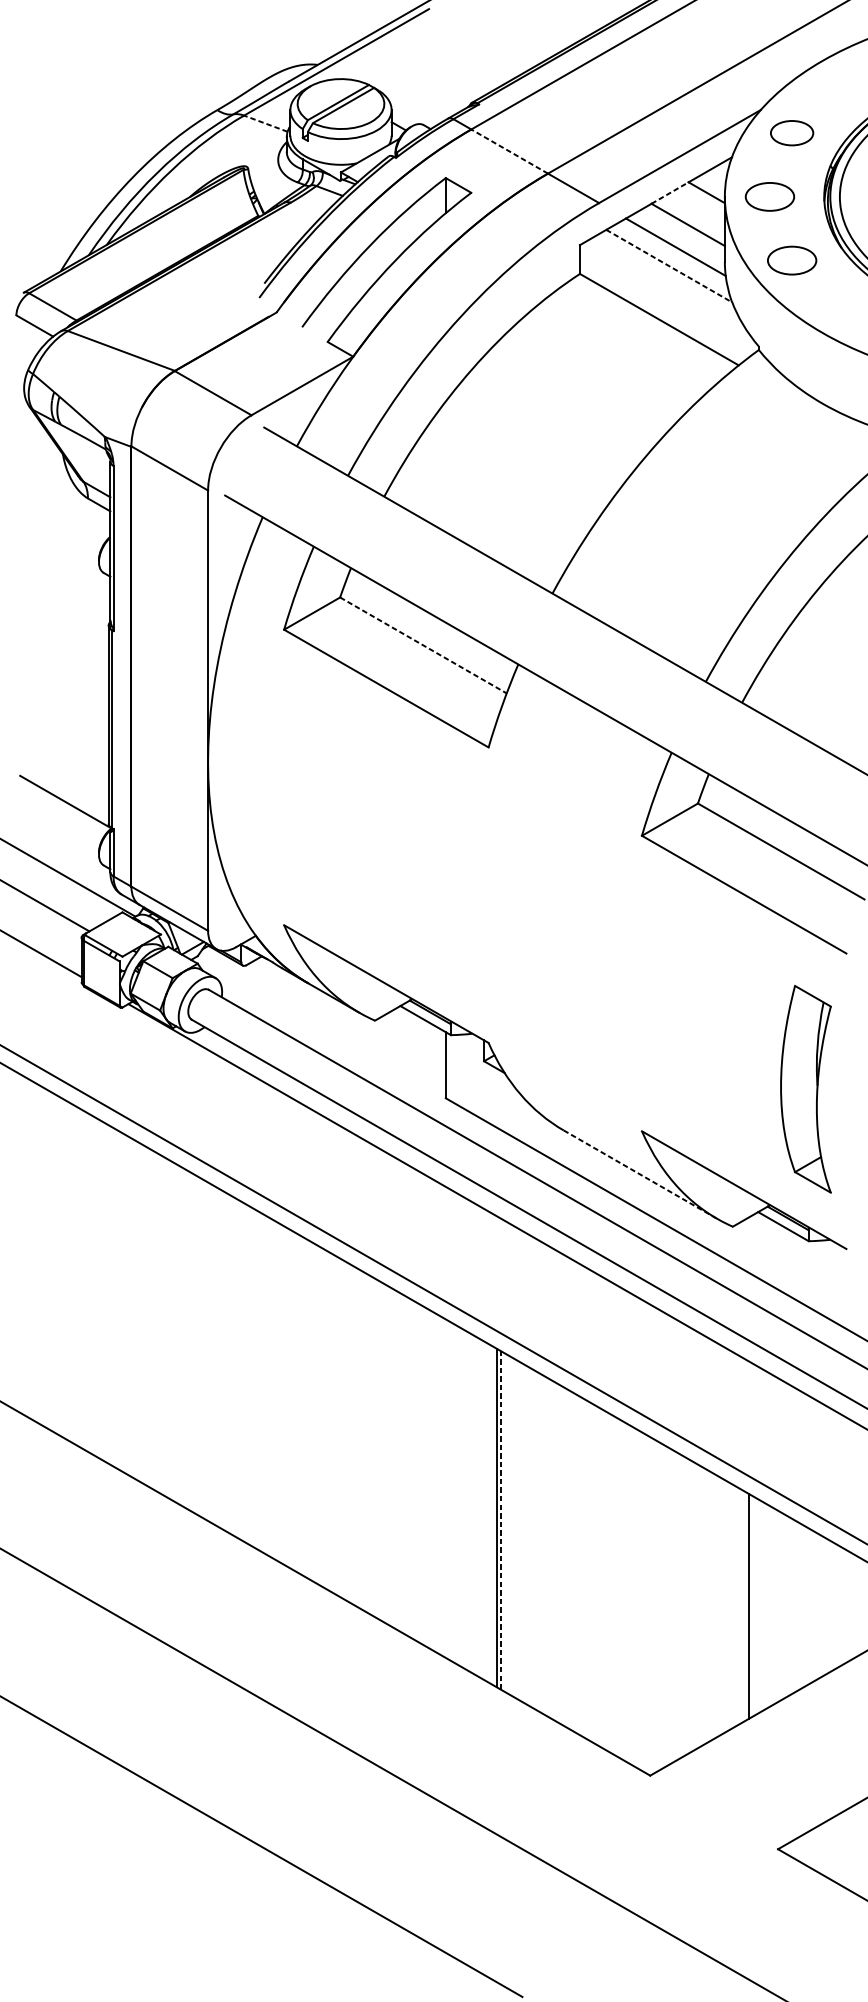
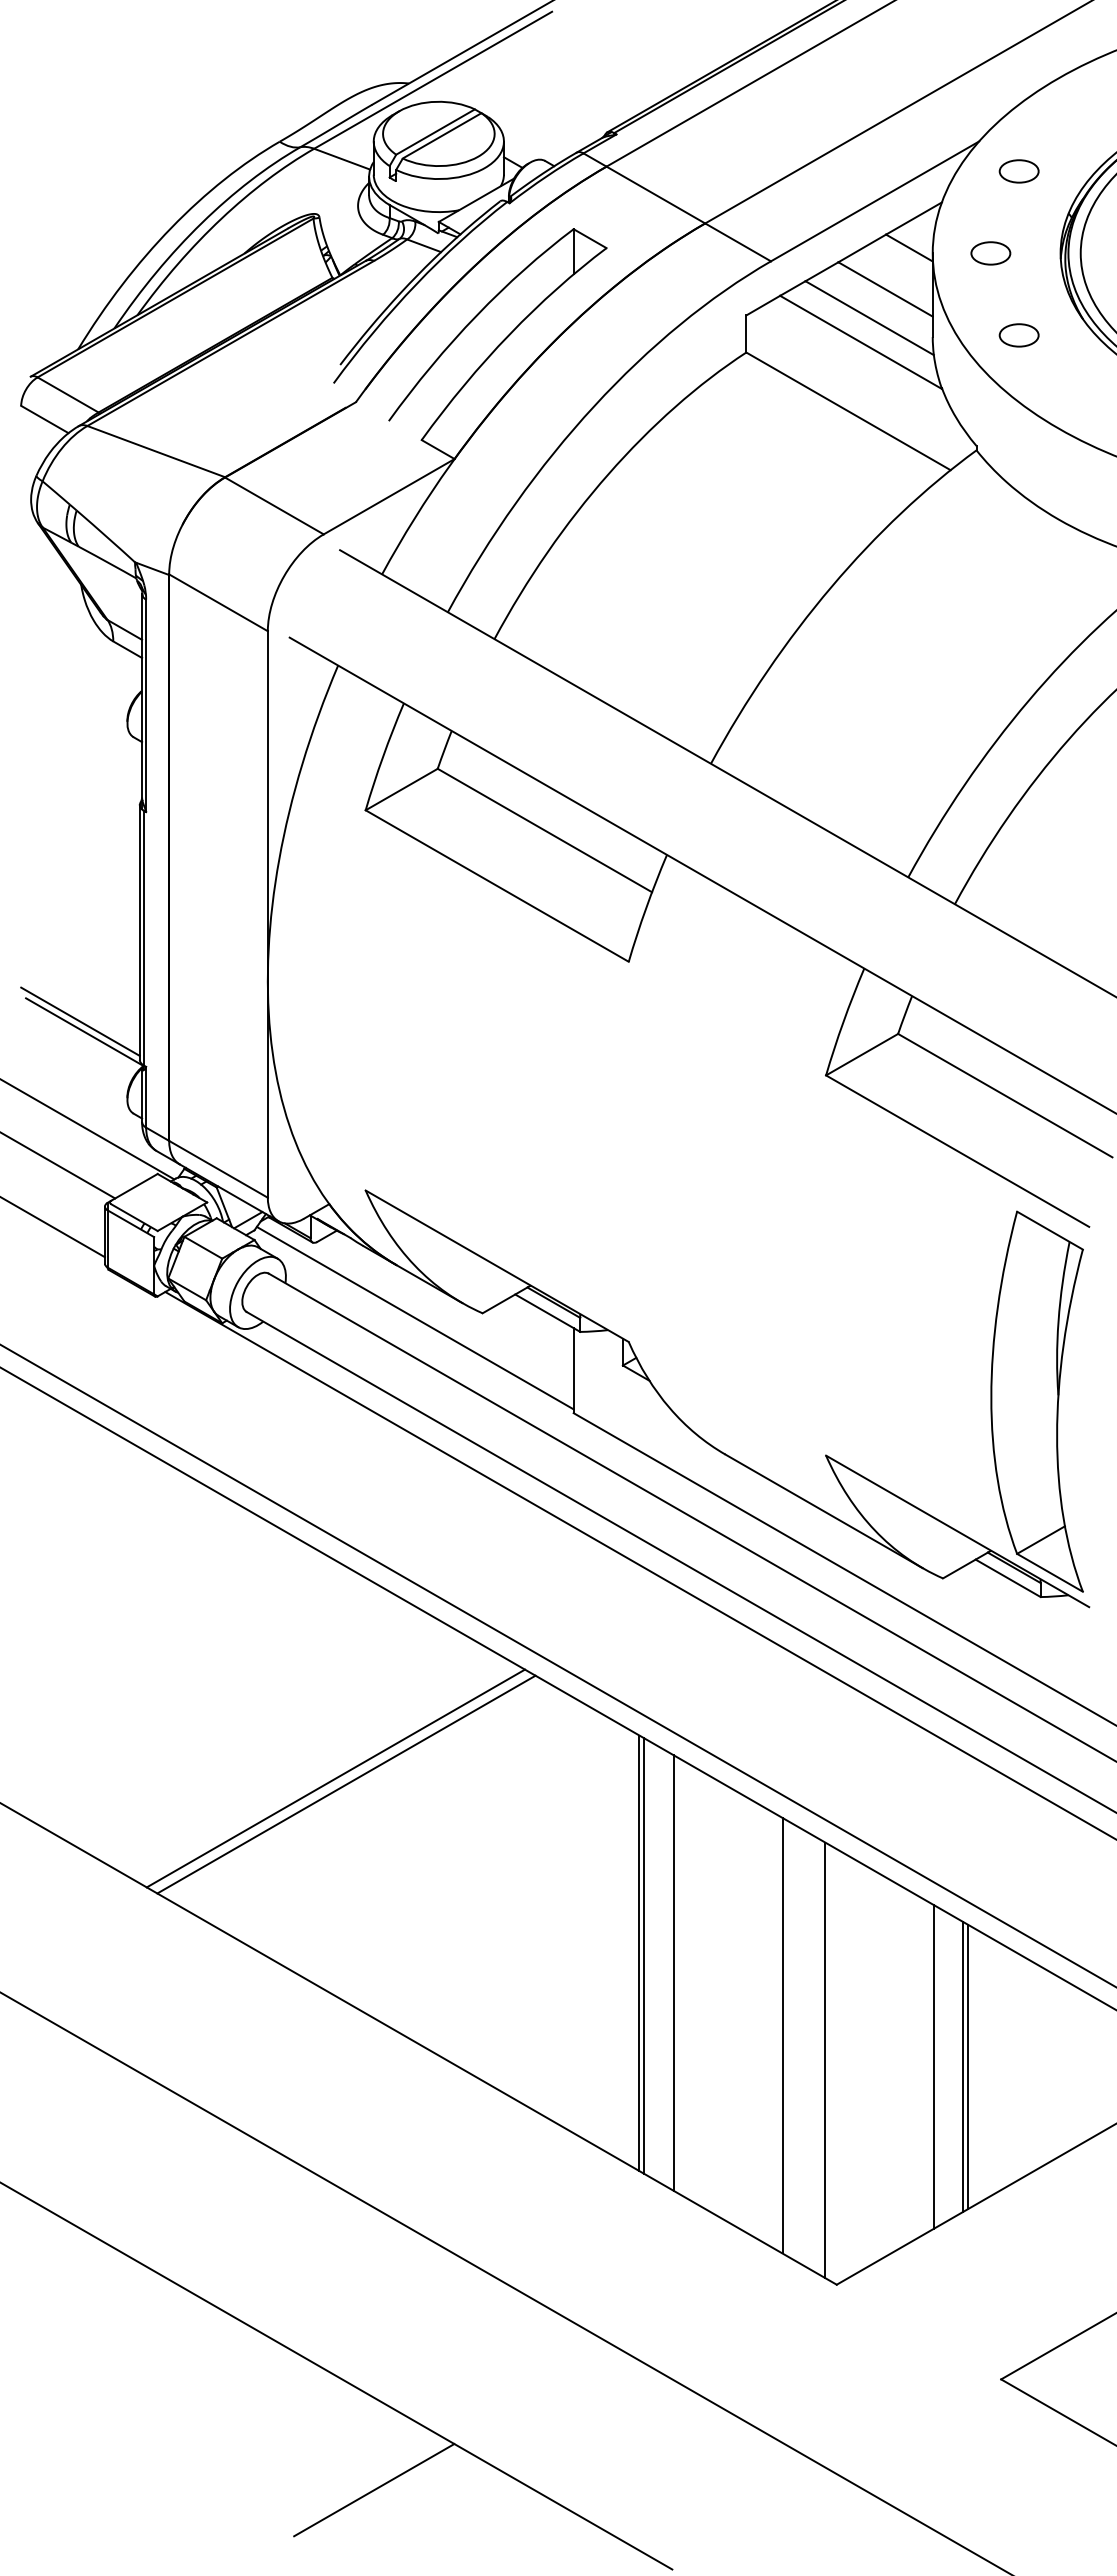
line: (266, 123) -> (342, 159), dashed -> solid
part: (791, 133) -> (1018, 171), size x0.71
line: (509, 151) -> (655, 195), dashed -> solid
line: (670, 193) -> (862, 248), dashed -> solid
part: (769, 196) -> (990, 253), size x0.62
part: (791, 260) -> (1018, 335), size x0.62
line: (669, 266) -> (861, 342), dashed -> solid
line: (423, 645) -> (544, 830), dashed -> solid
line: (62, 793) -> (80, 1021), added
line: (322, 1023) -> (414, 1317), added
part: (805, 1089) -> (1036, 1401), size x1.43
line: (640, 1174) -> (824, 1511), dashed -> solid
line: (260, 1382) -> (335, 1778), added
line: (269, 1386) -> (346, 1784), added
line: (500, 1520) -> (644, 1956), dashed -> solid
line: (523, 1532) -> (673, 1972), added
line: (608, 1581) -> (782, 2035), added
line: (641, 1601) -> (825, 2060), added
line: (725, 1606) -> (933, 2066), added
line: (752, 1606) -> (968, 2066), added
line: (290, 1935) -> (374, 2490), added

